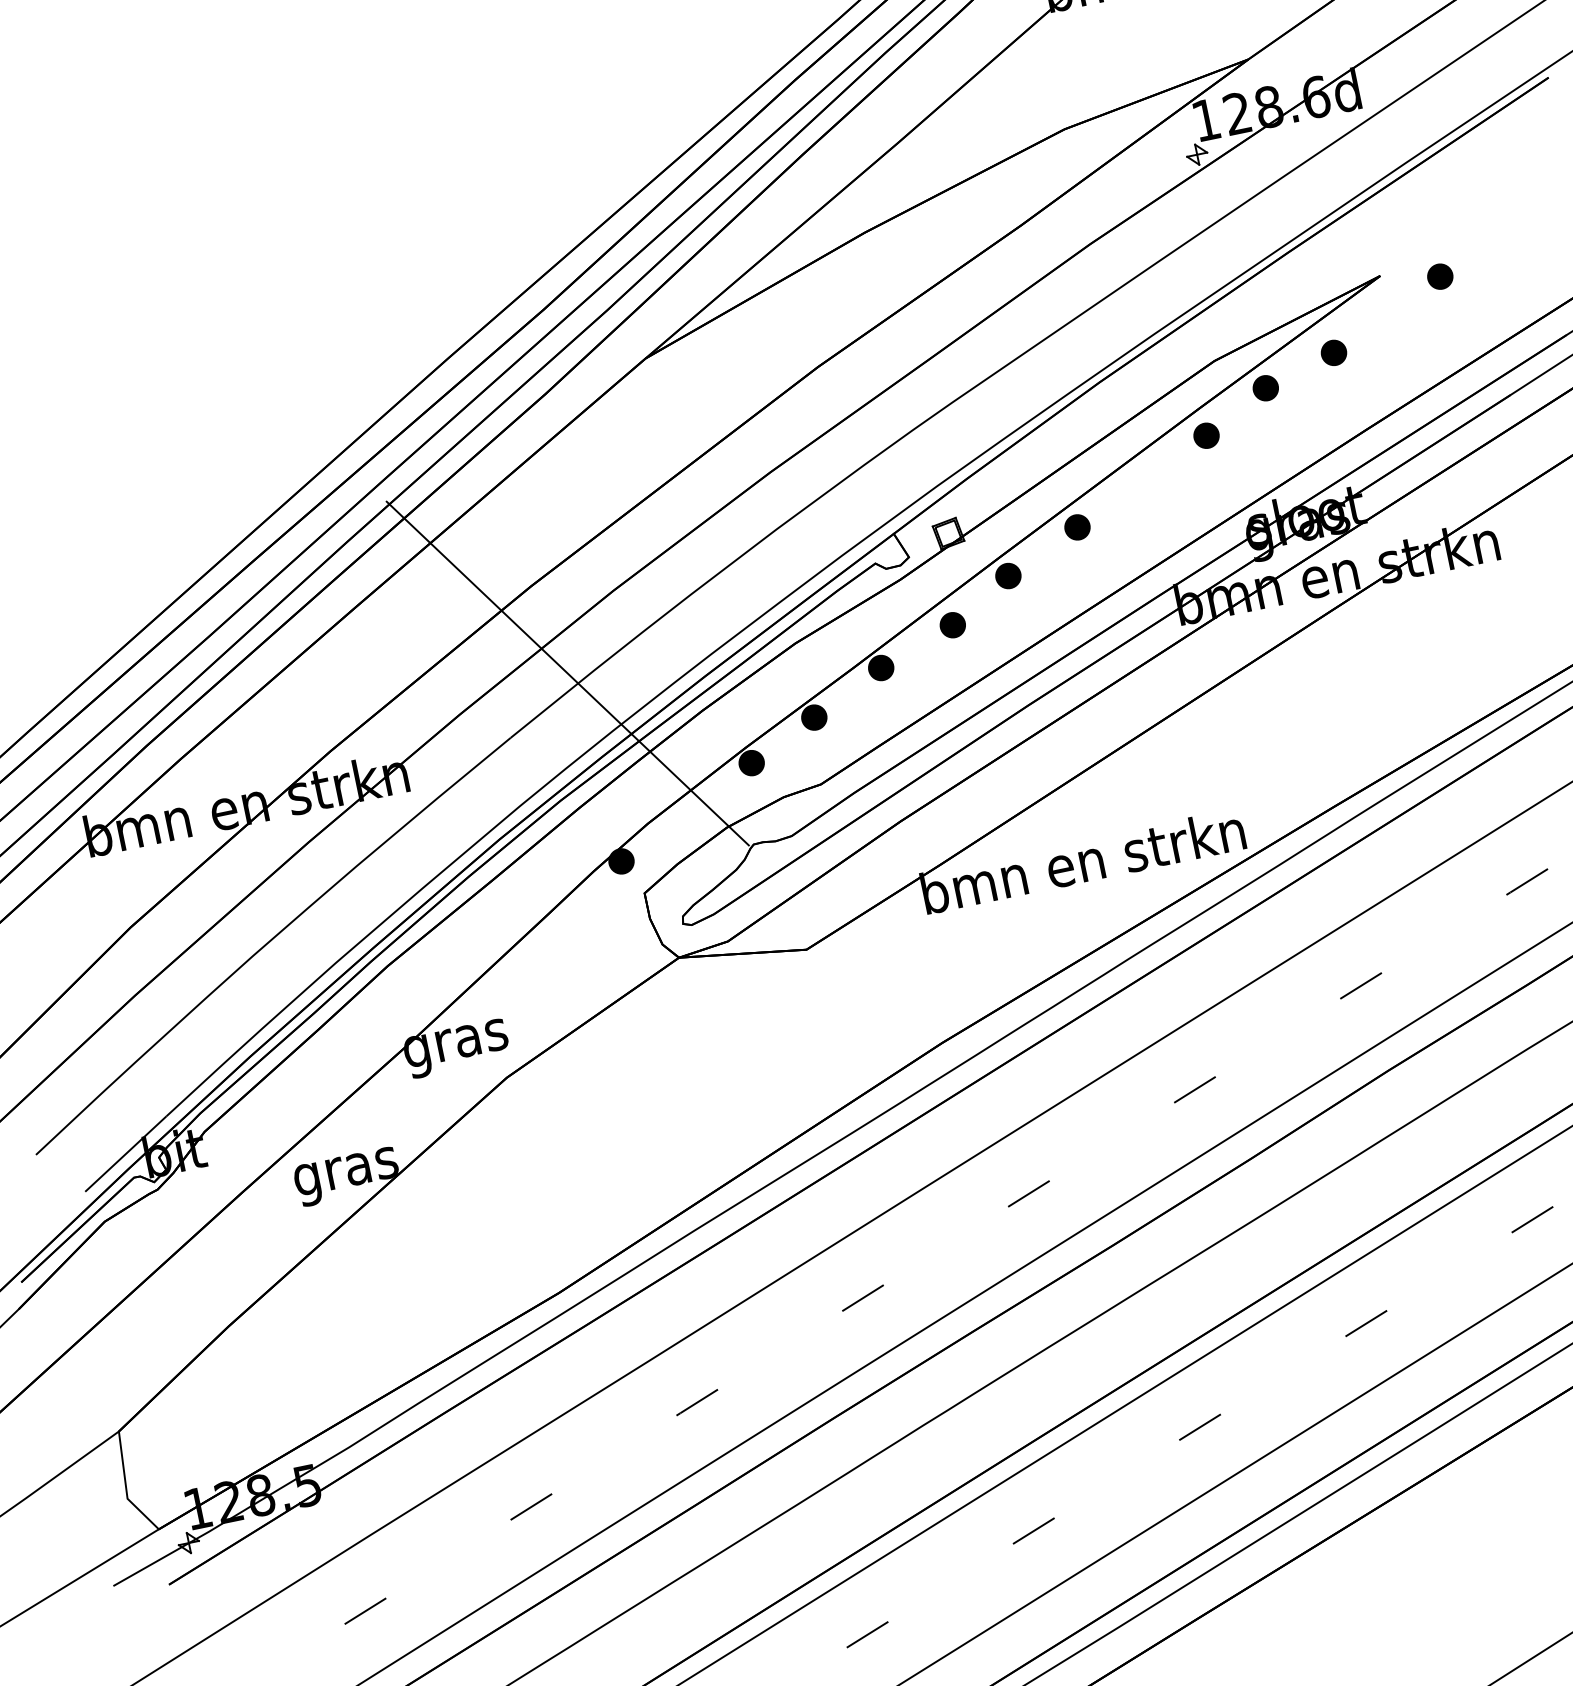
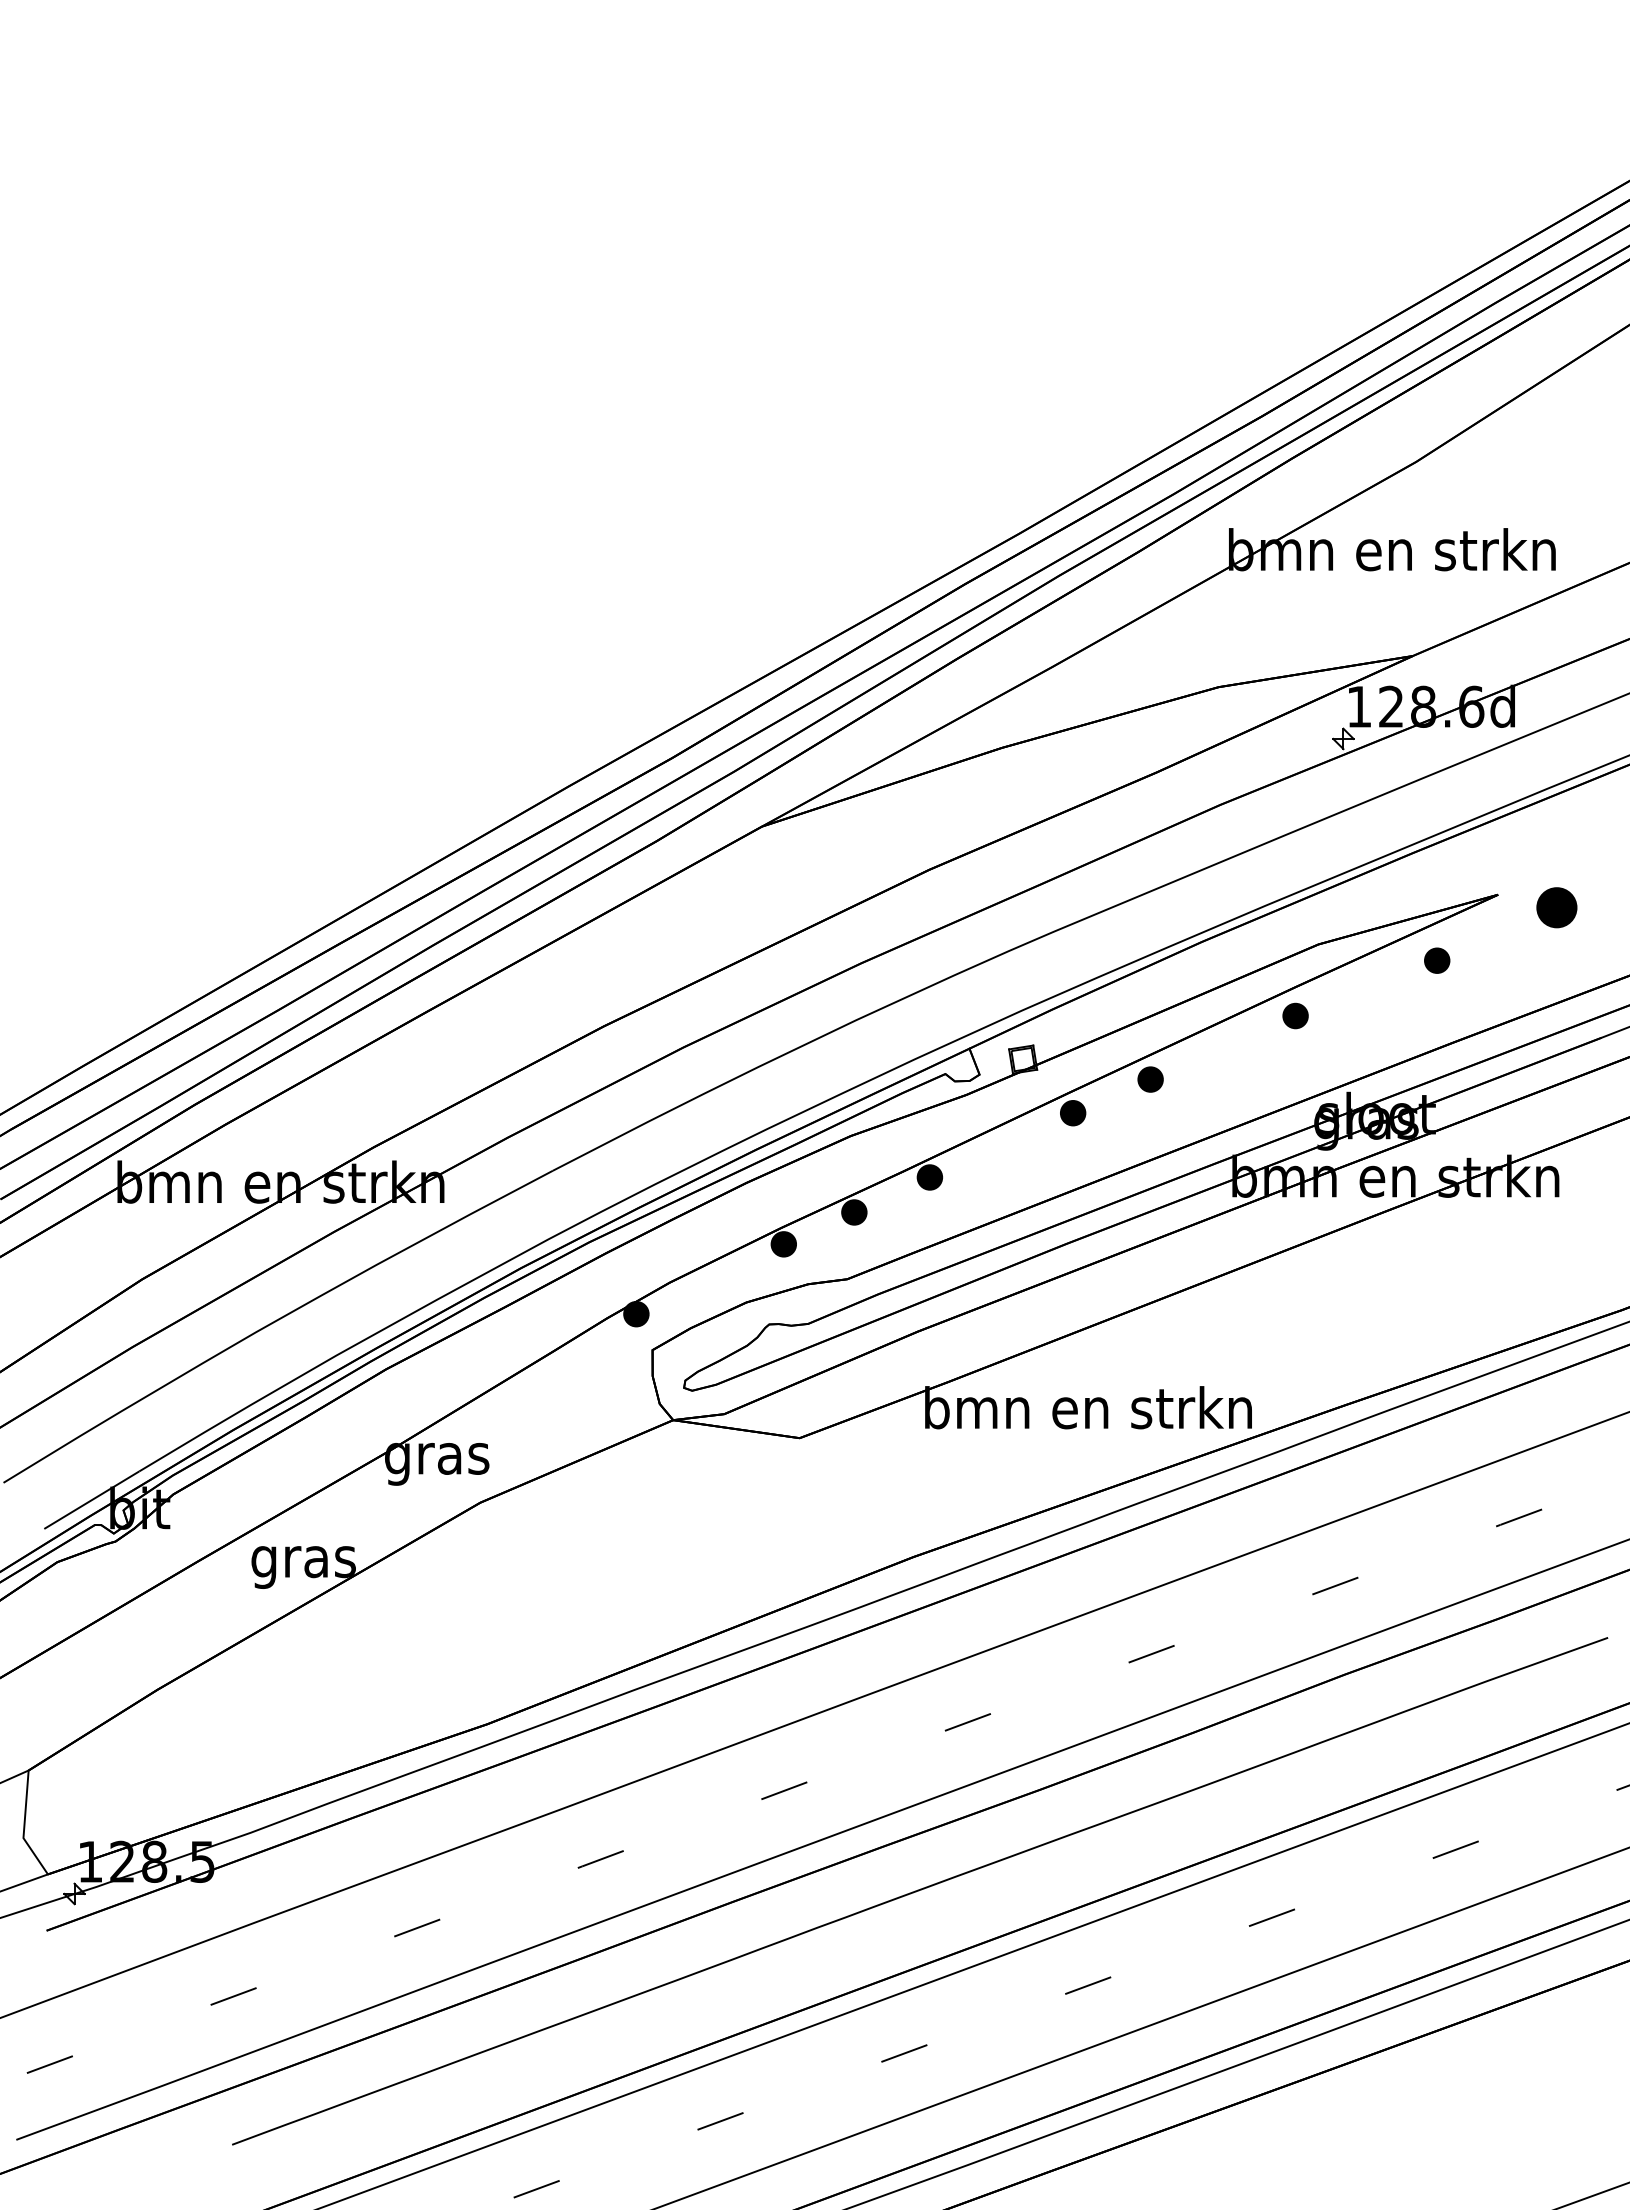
part: (1440, 276) -> (1556, 907), size x1.6
part: (1266, 388) -> (1363, 981), removed
part: (952, 625) -> (1008, 1150), removed
line: (567, 673) -> (621, 1119), removed

